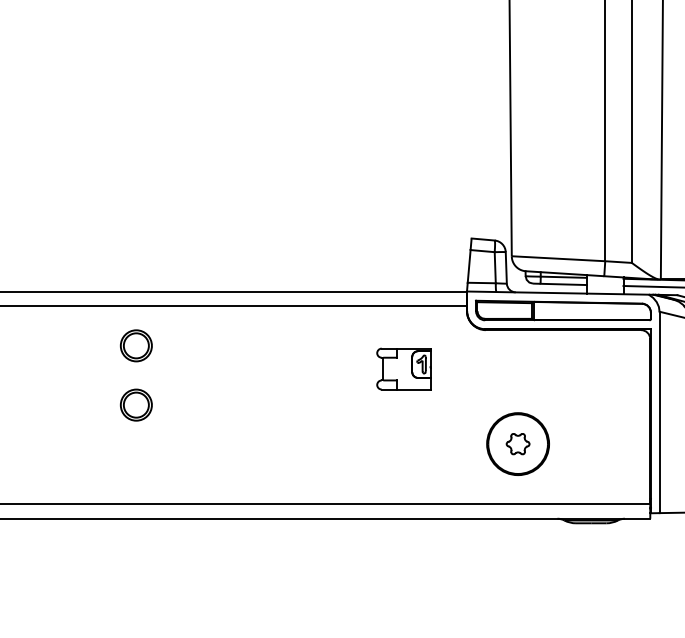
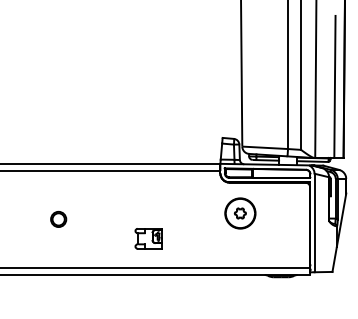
part: (136, 345) -> (58, 190), removed
part: (403, 368) -> (148, 238), moved
part: (518, 444) -> (240, 213), moved

